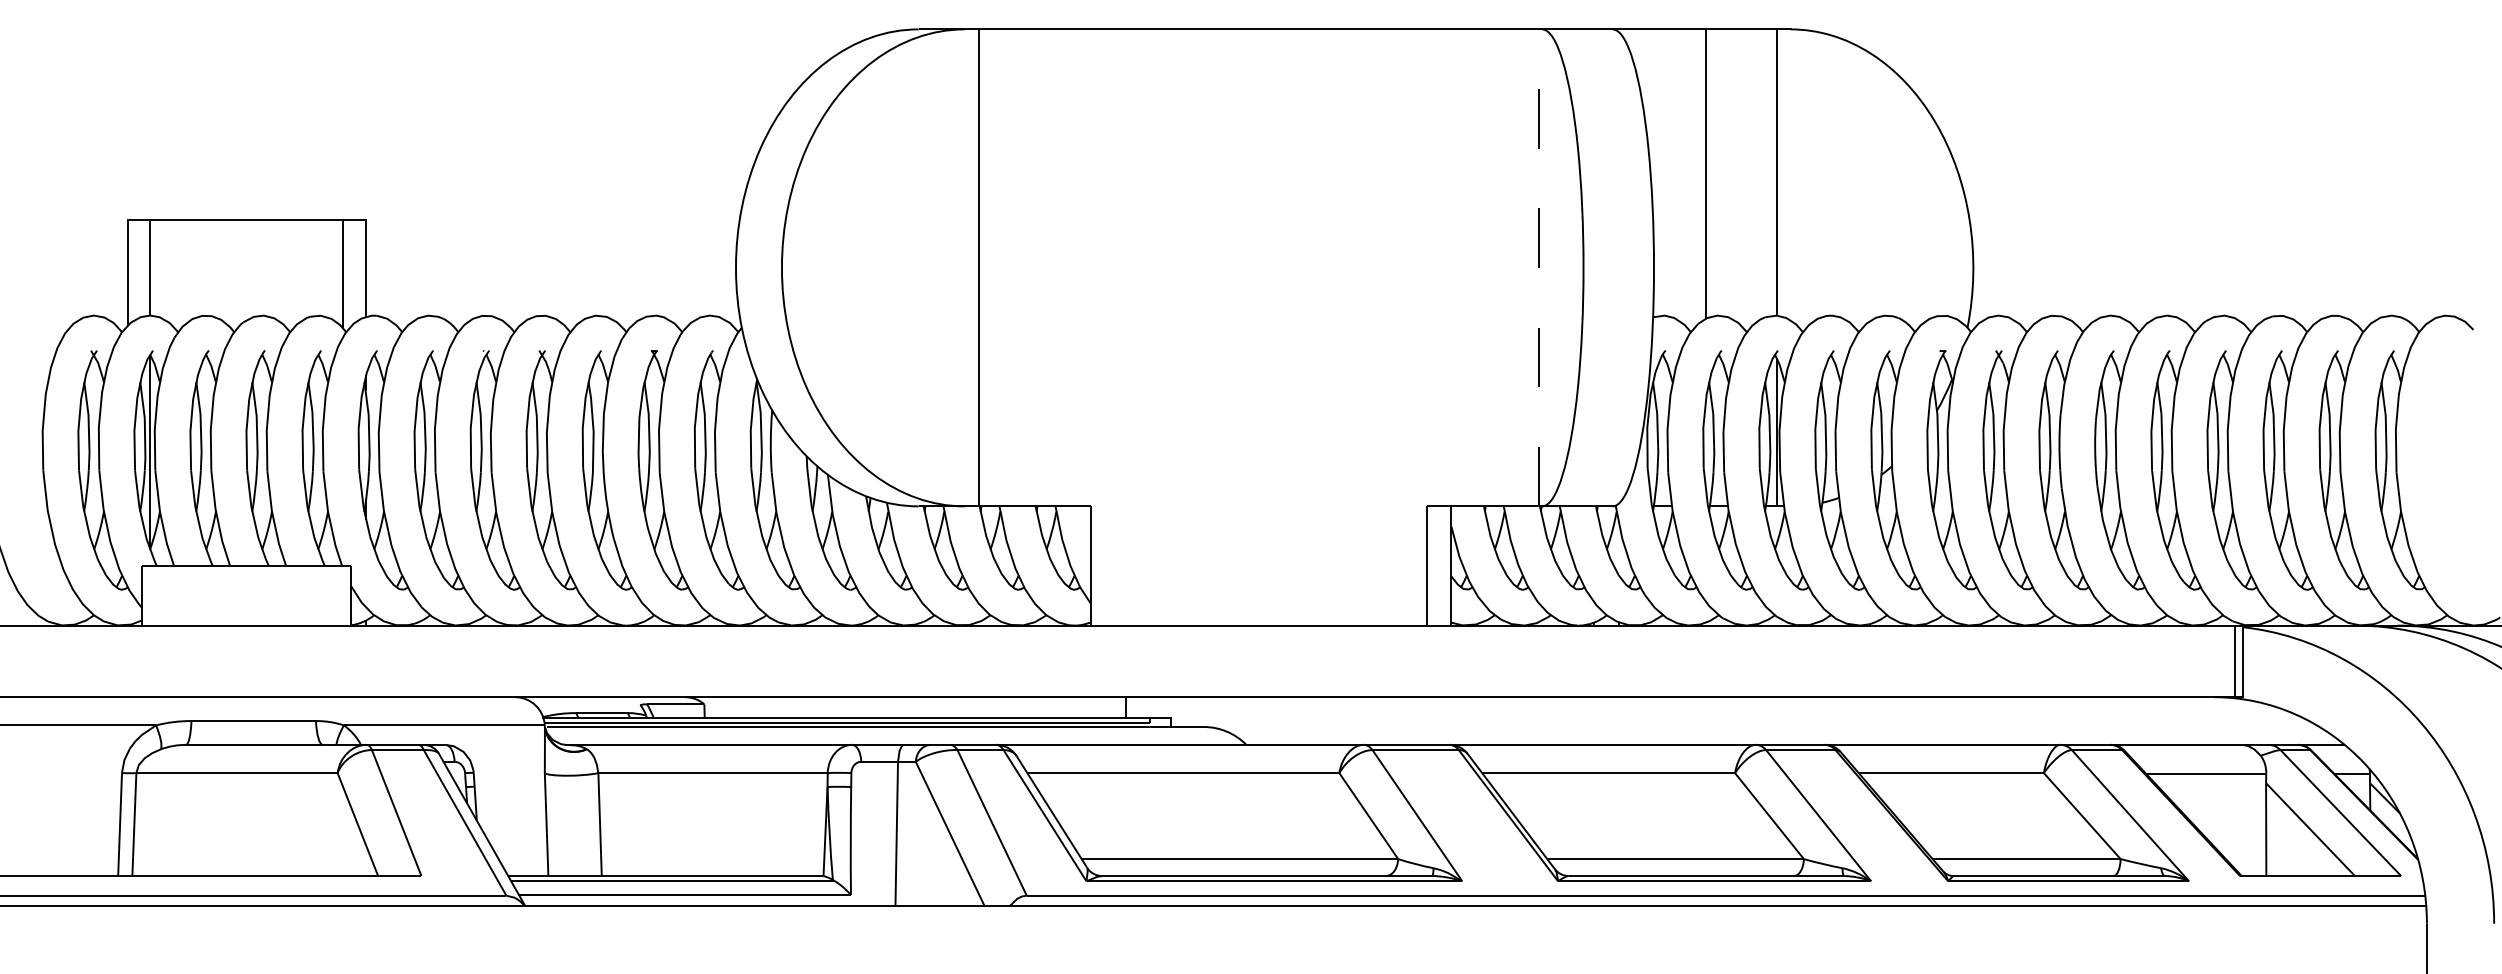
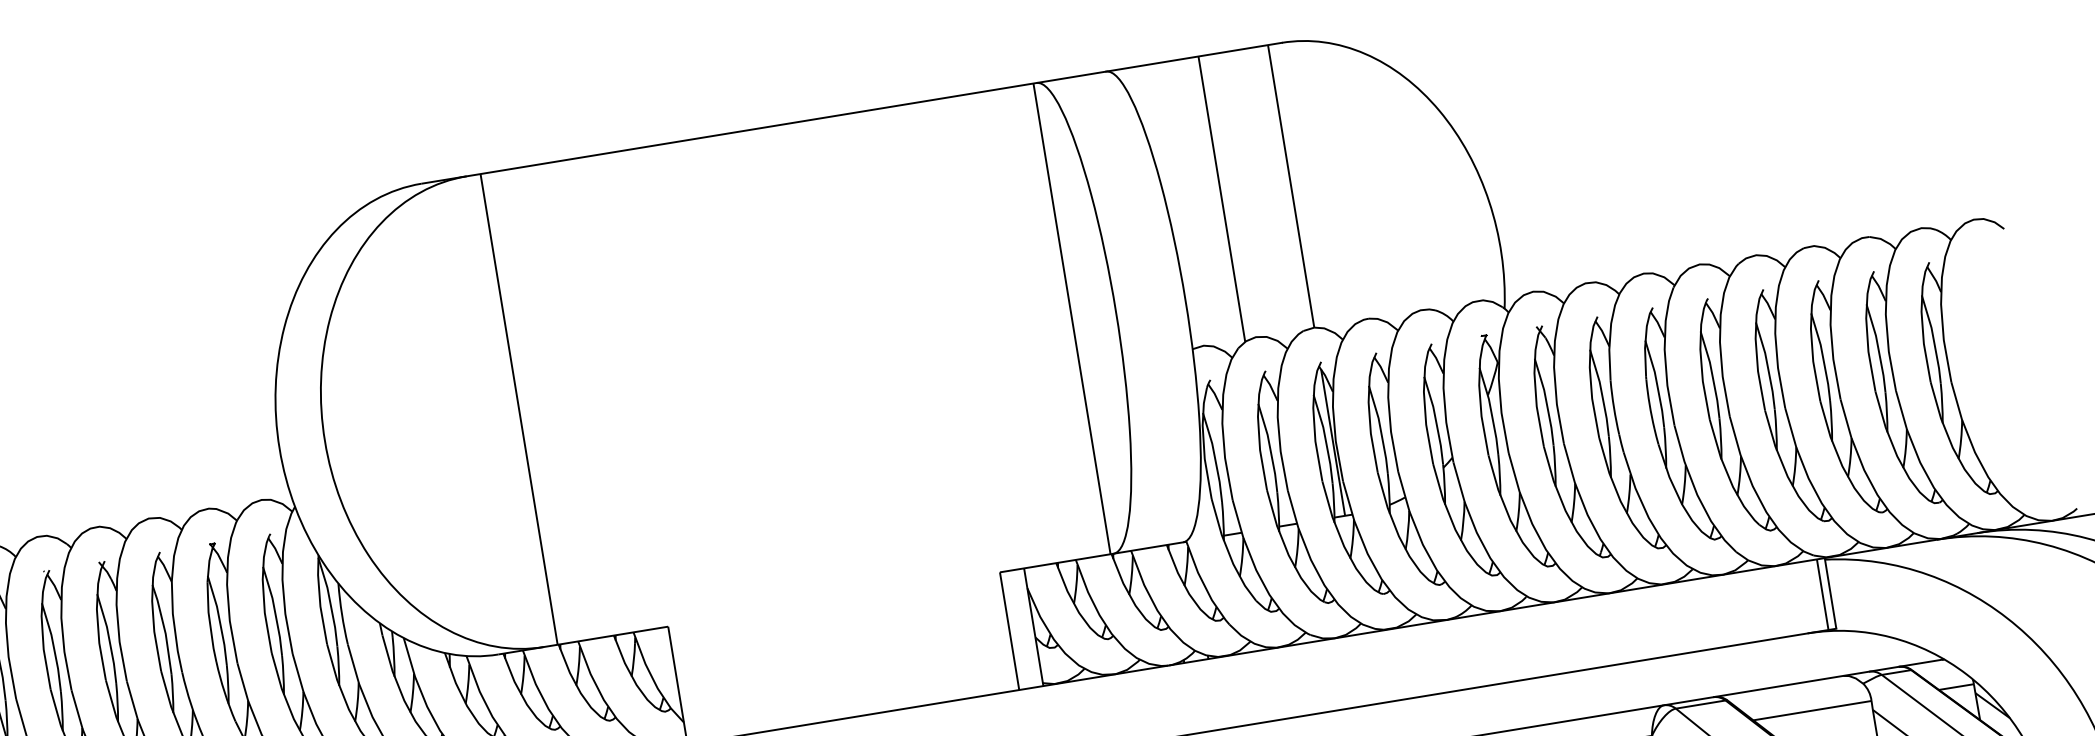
line: (1538, 267) -> (1071, 318), dashed -> solid

